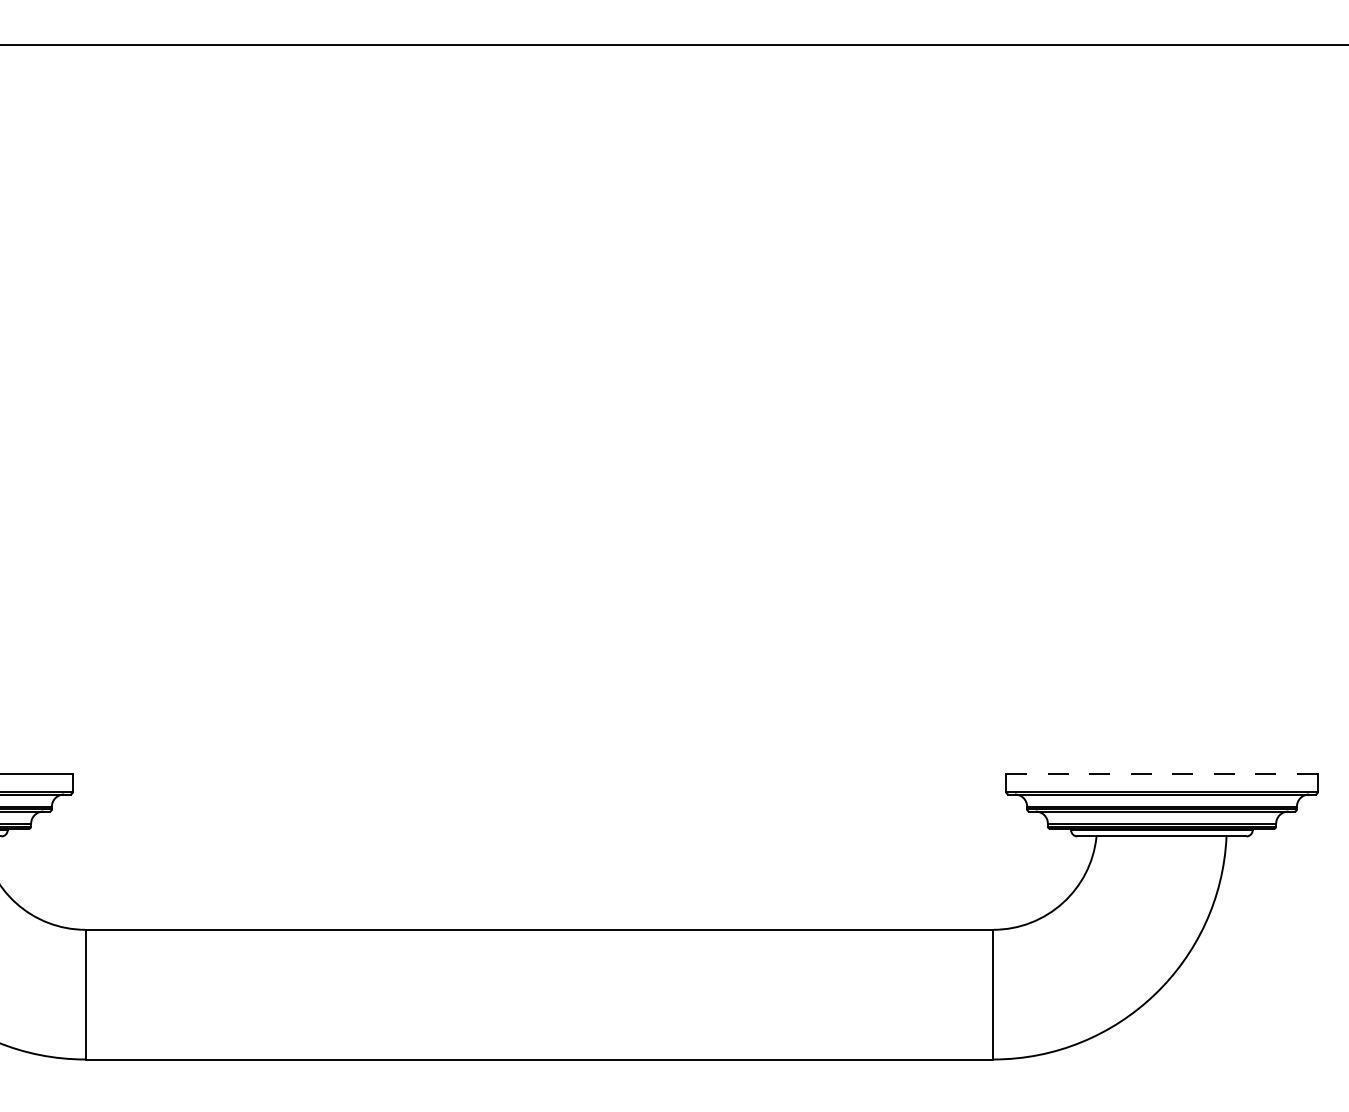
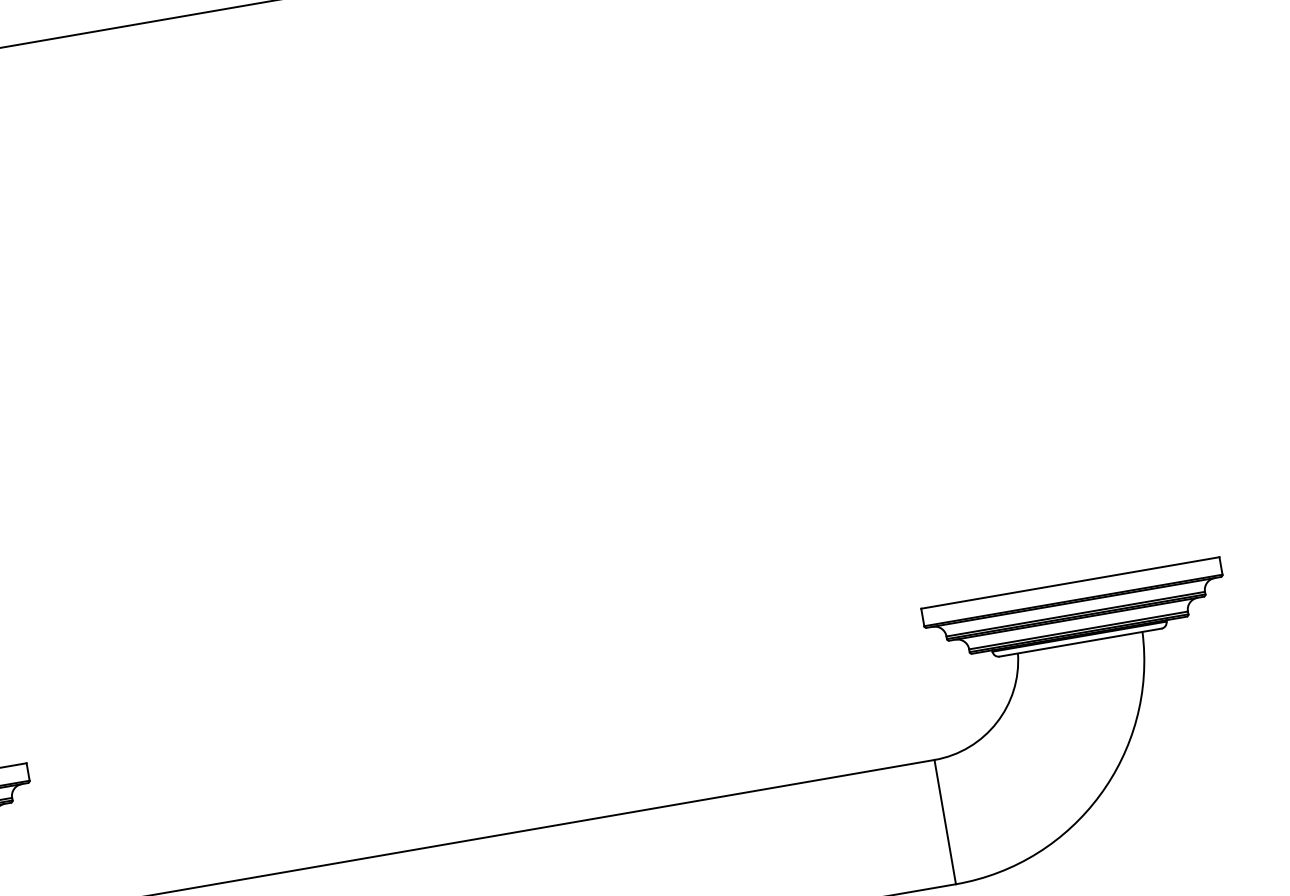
line: (1162, 774) -> (1070, 583), dashed -> solid

